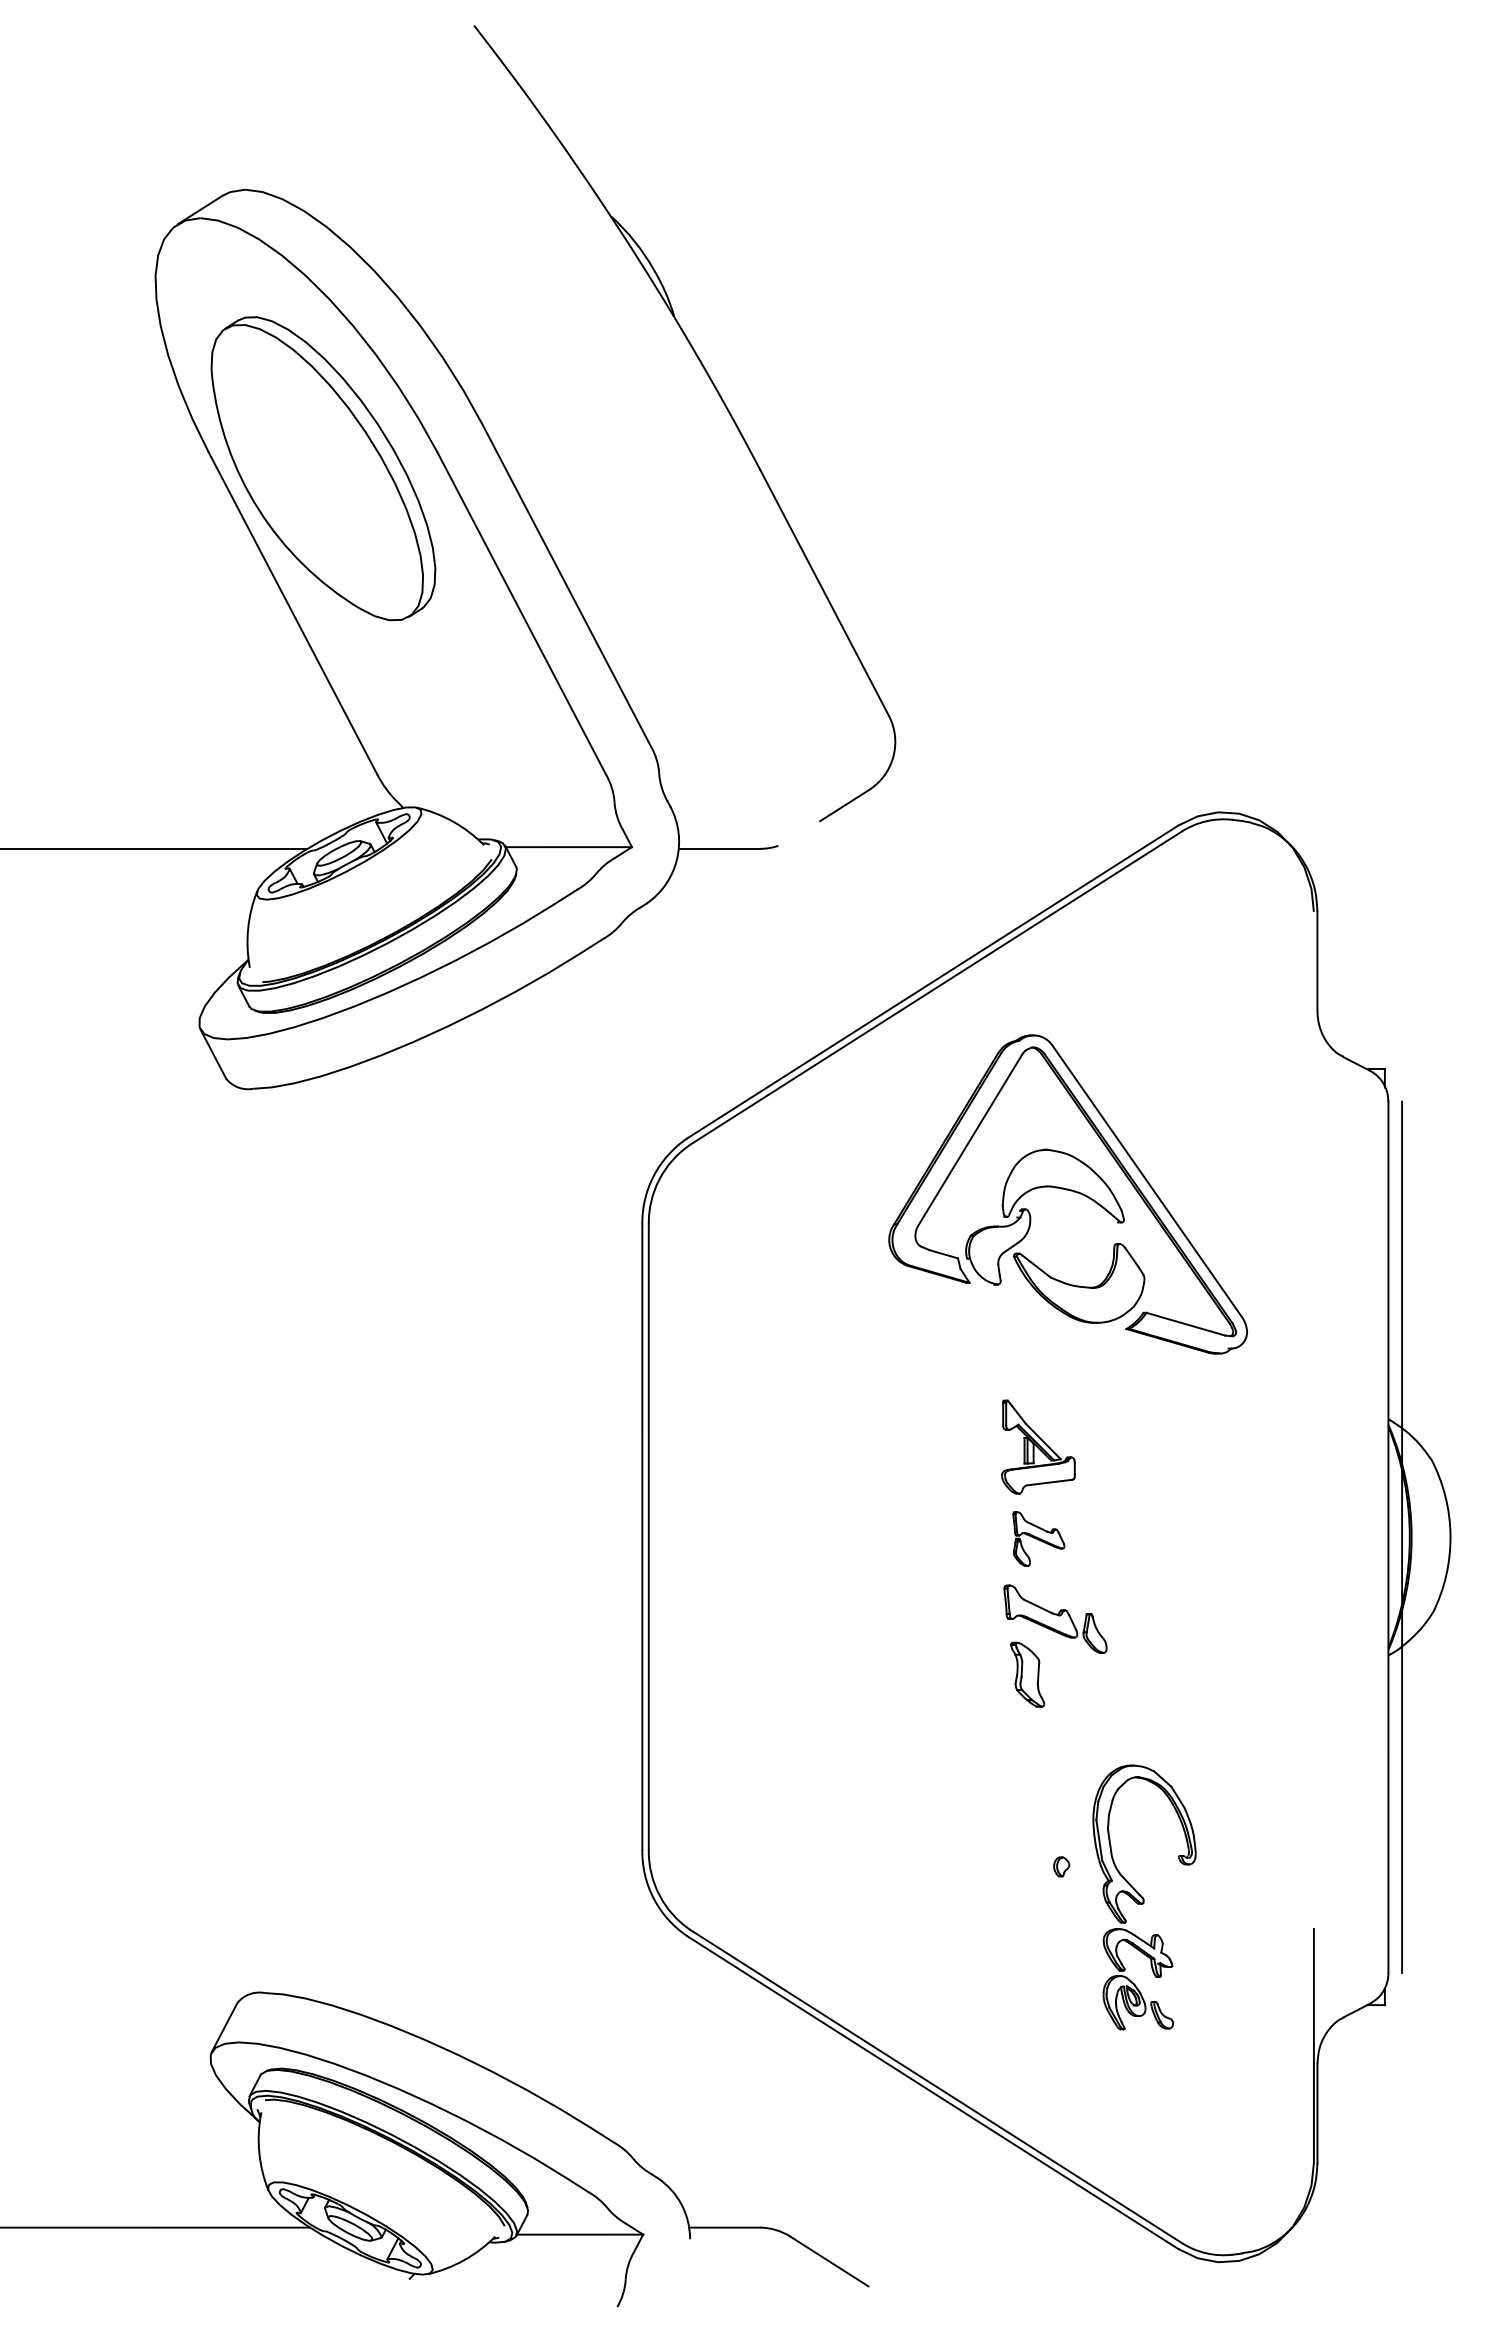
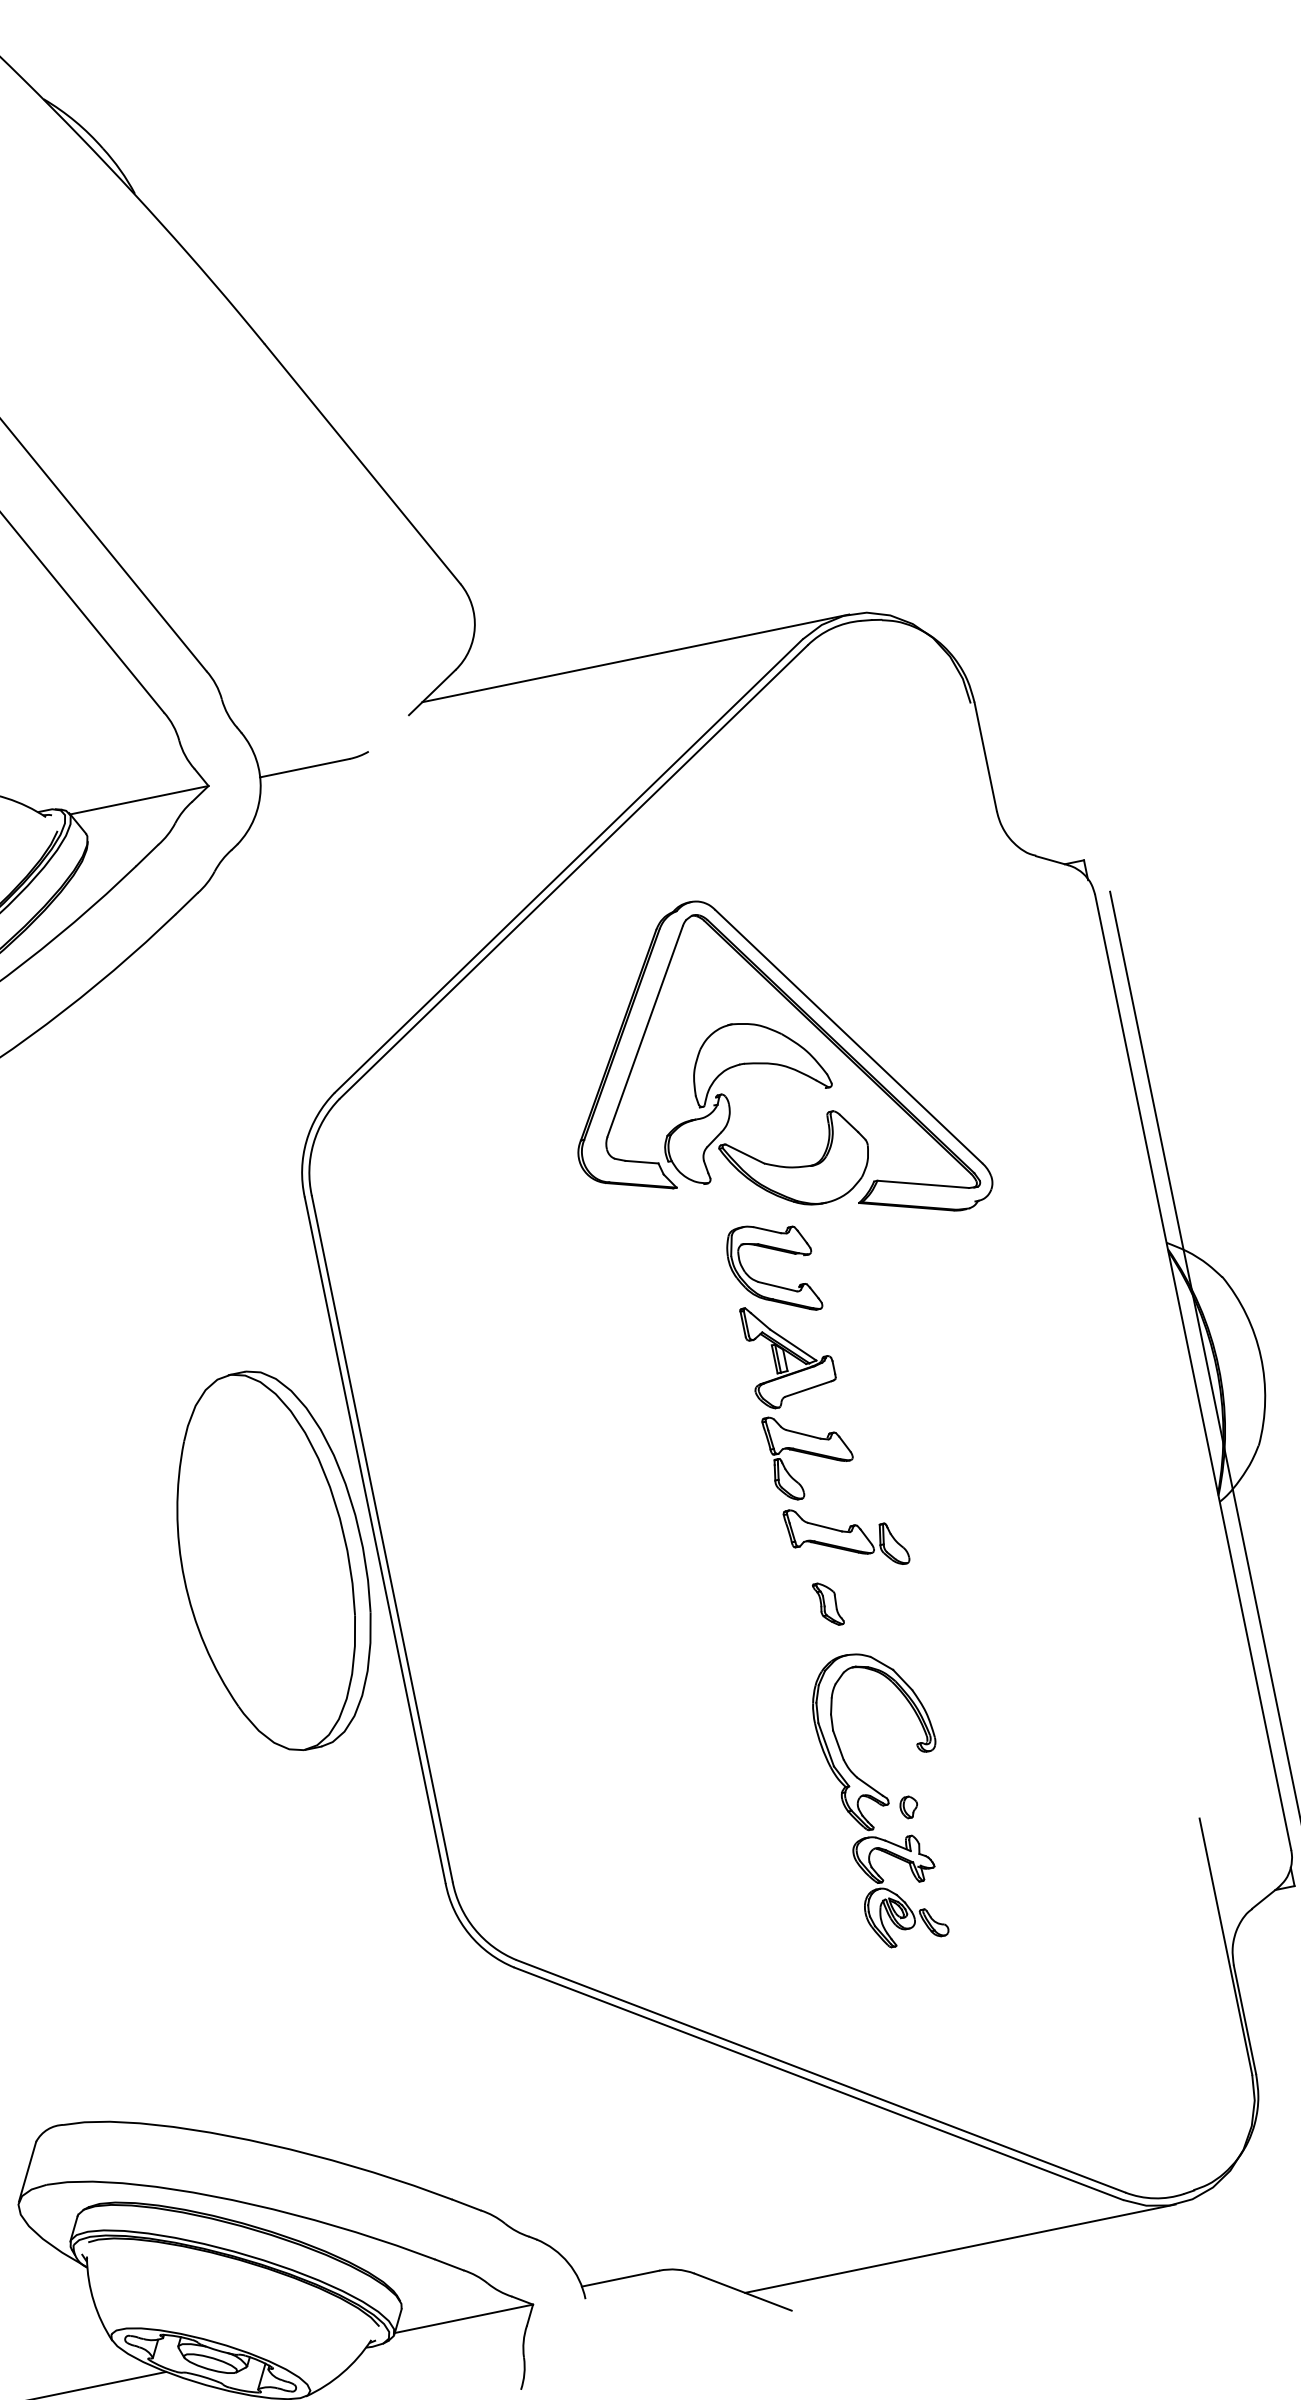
line: (1028, 812) -> (635, 658), added
part: (1034, 1383) -> (770, 1283), added
part: (549, 1536) -> (273, 1560), added
part: (1038, 1538) -> (809, 1452), size x1.43
part: (1027, 1674) -> (828, 1604), size x0.62
part: (1144, 1897) -> (888, 1797), moved
line: (1026, 2262) -> (959, 2248), added

